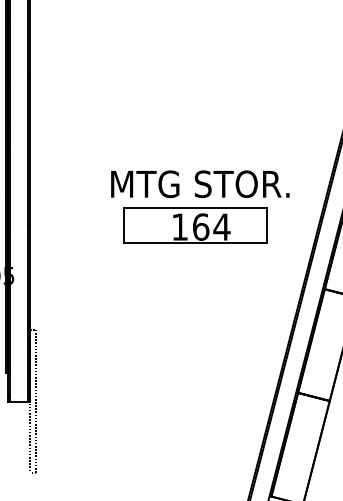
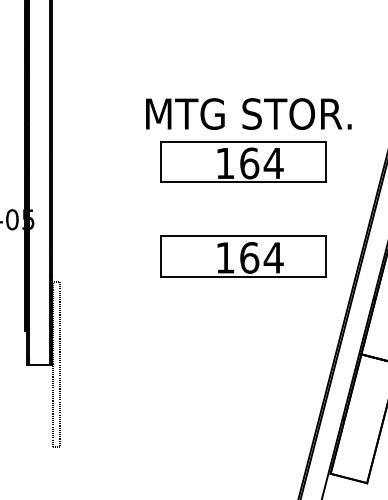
part: (195, 307) -> (243, 256), added
hatch: (280, 378) -> (341, 337), removed

